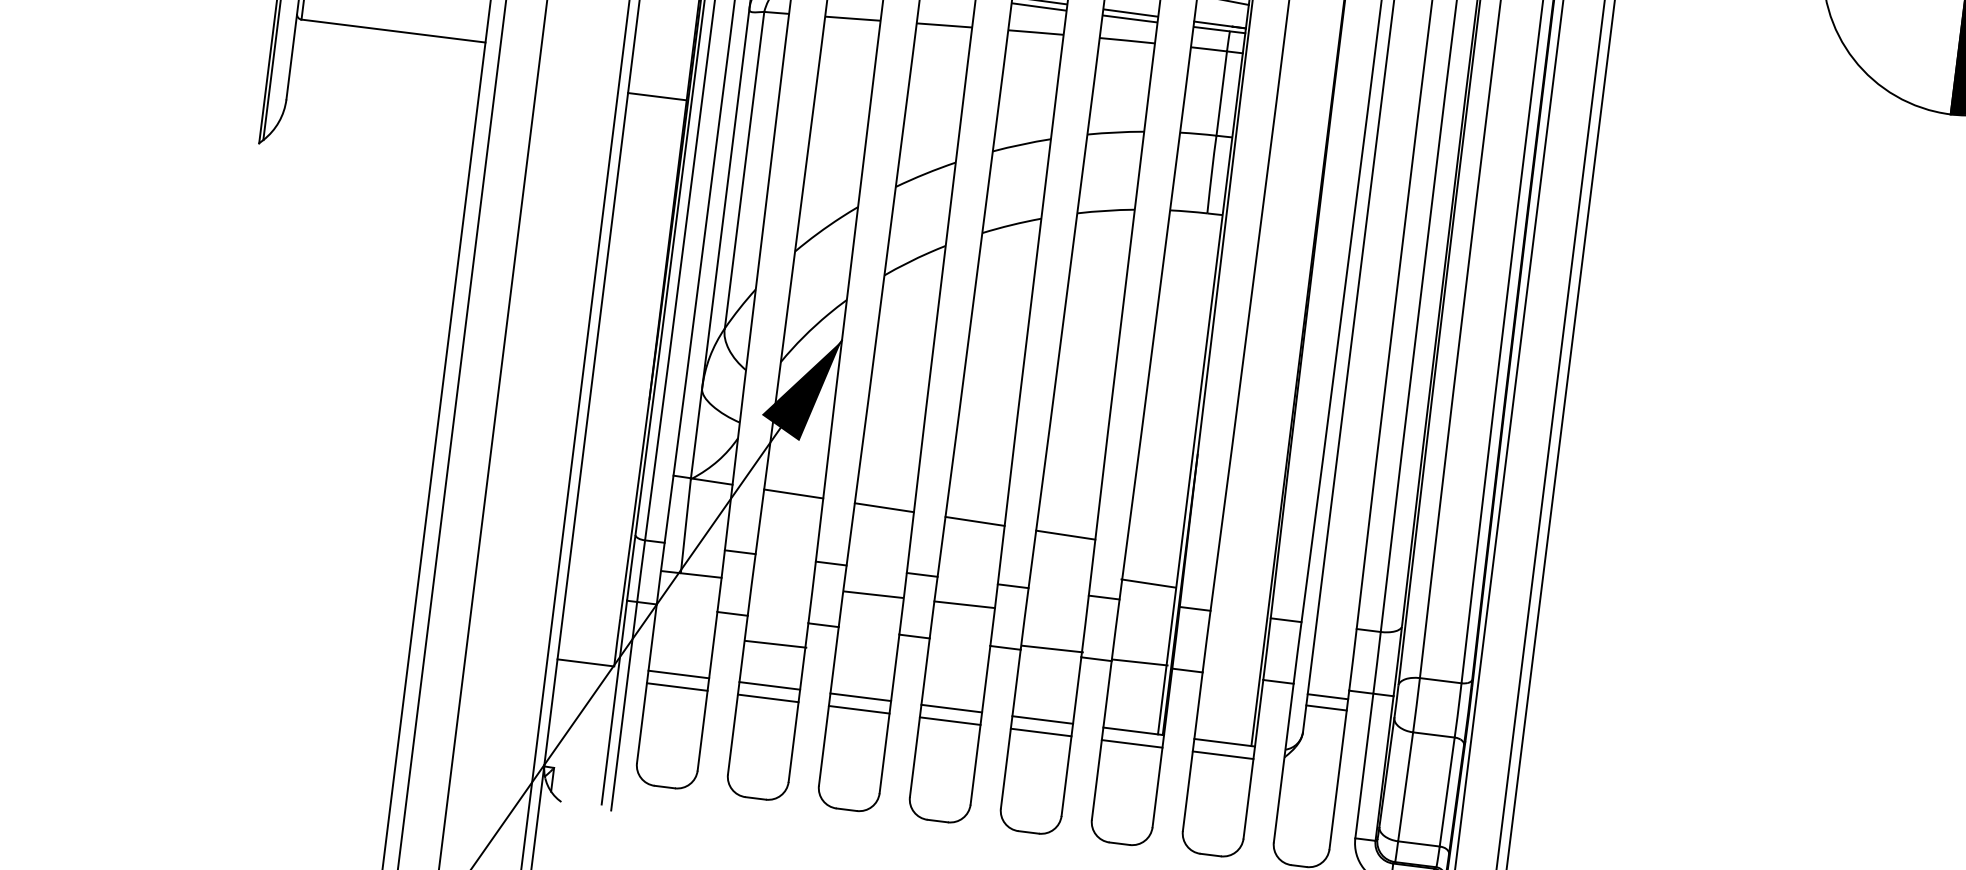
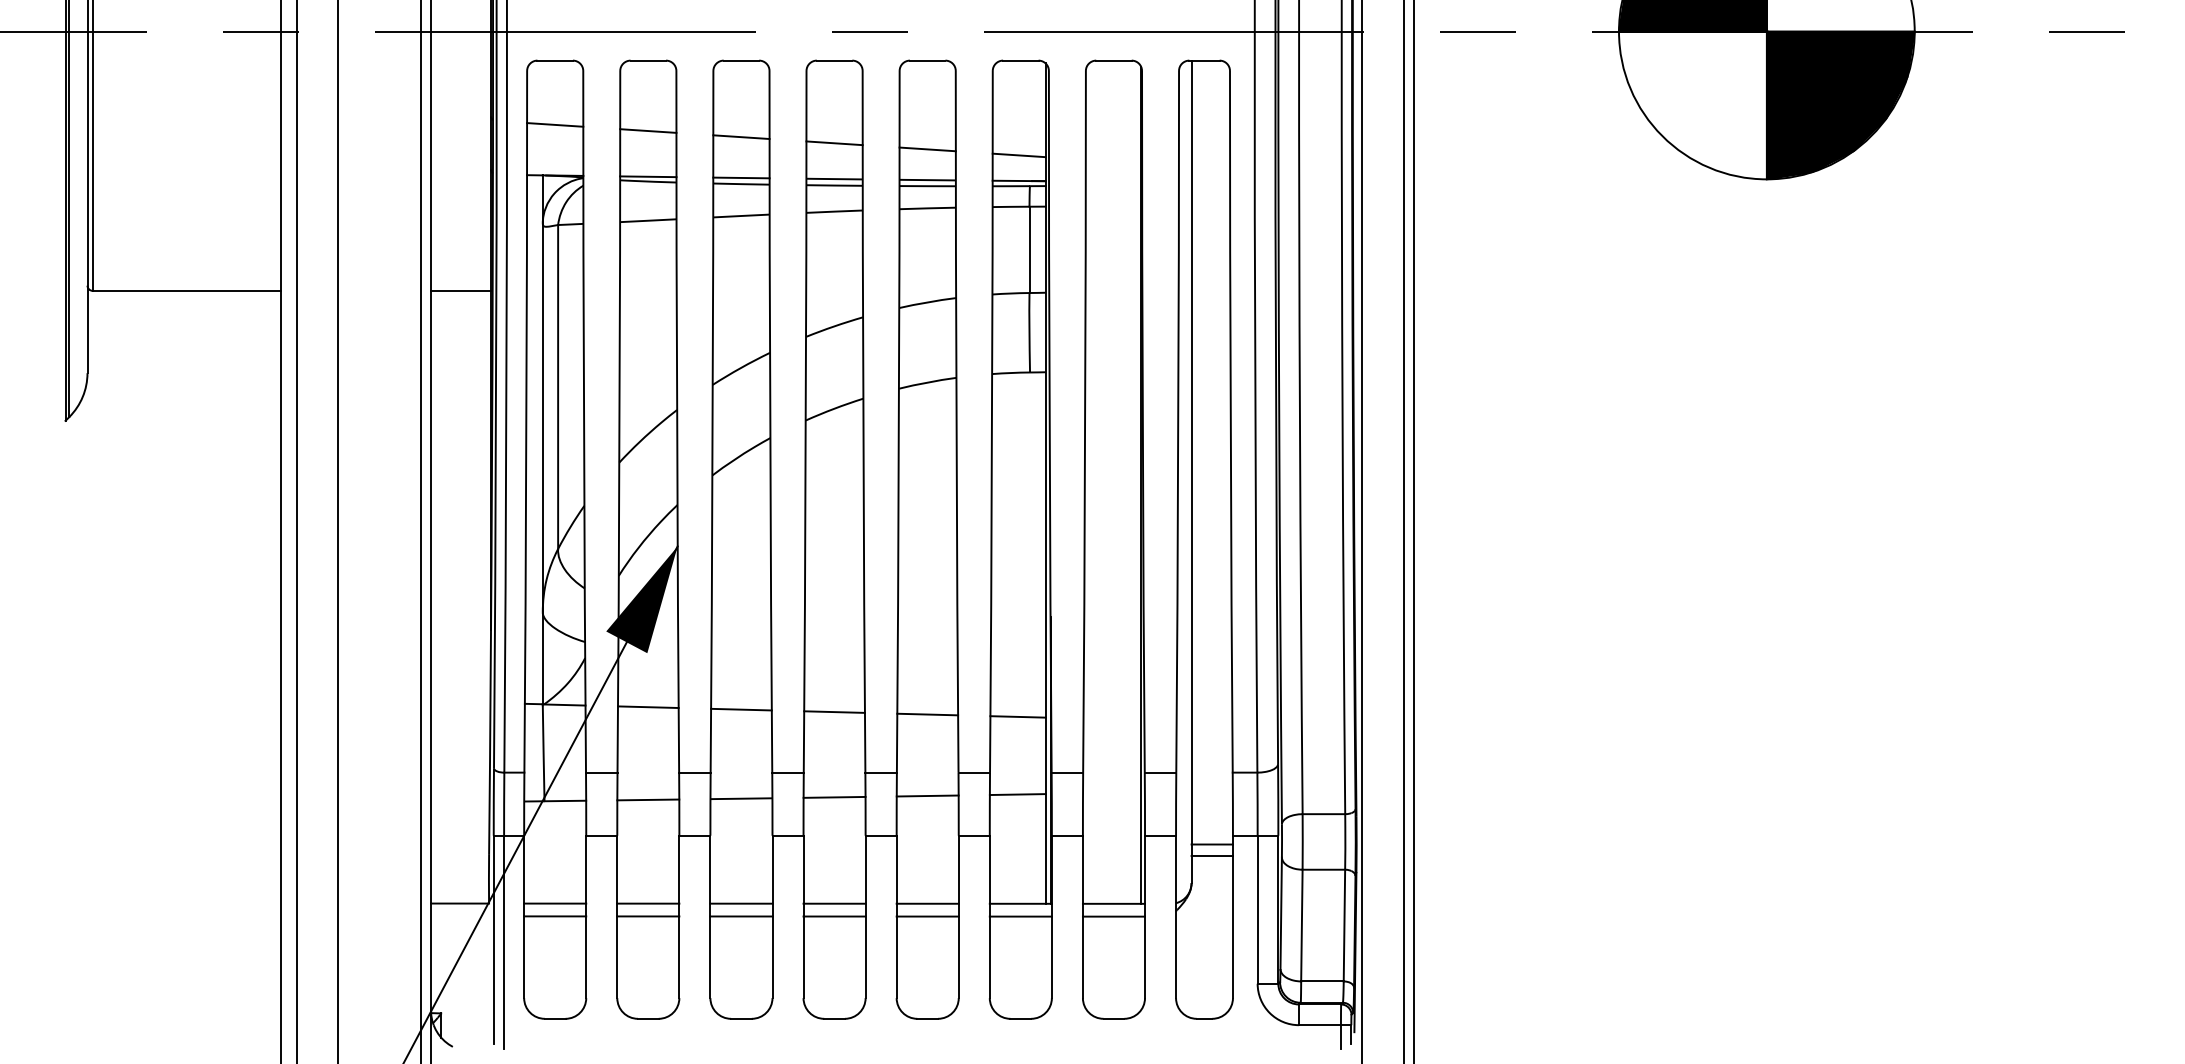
line: (657, 96) -> (461, 290), moved
line: (1147, 583) -> (1017, 716), moved
line: (776, 643) -> (648, 799), moved
line: (1052, 648) -> (927, 795), moved
line: (1139, 662) -> (1017, 794), moved

